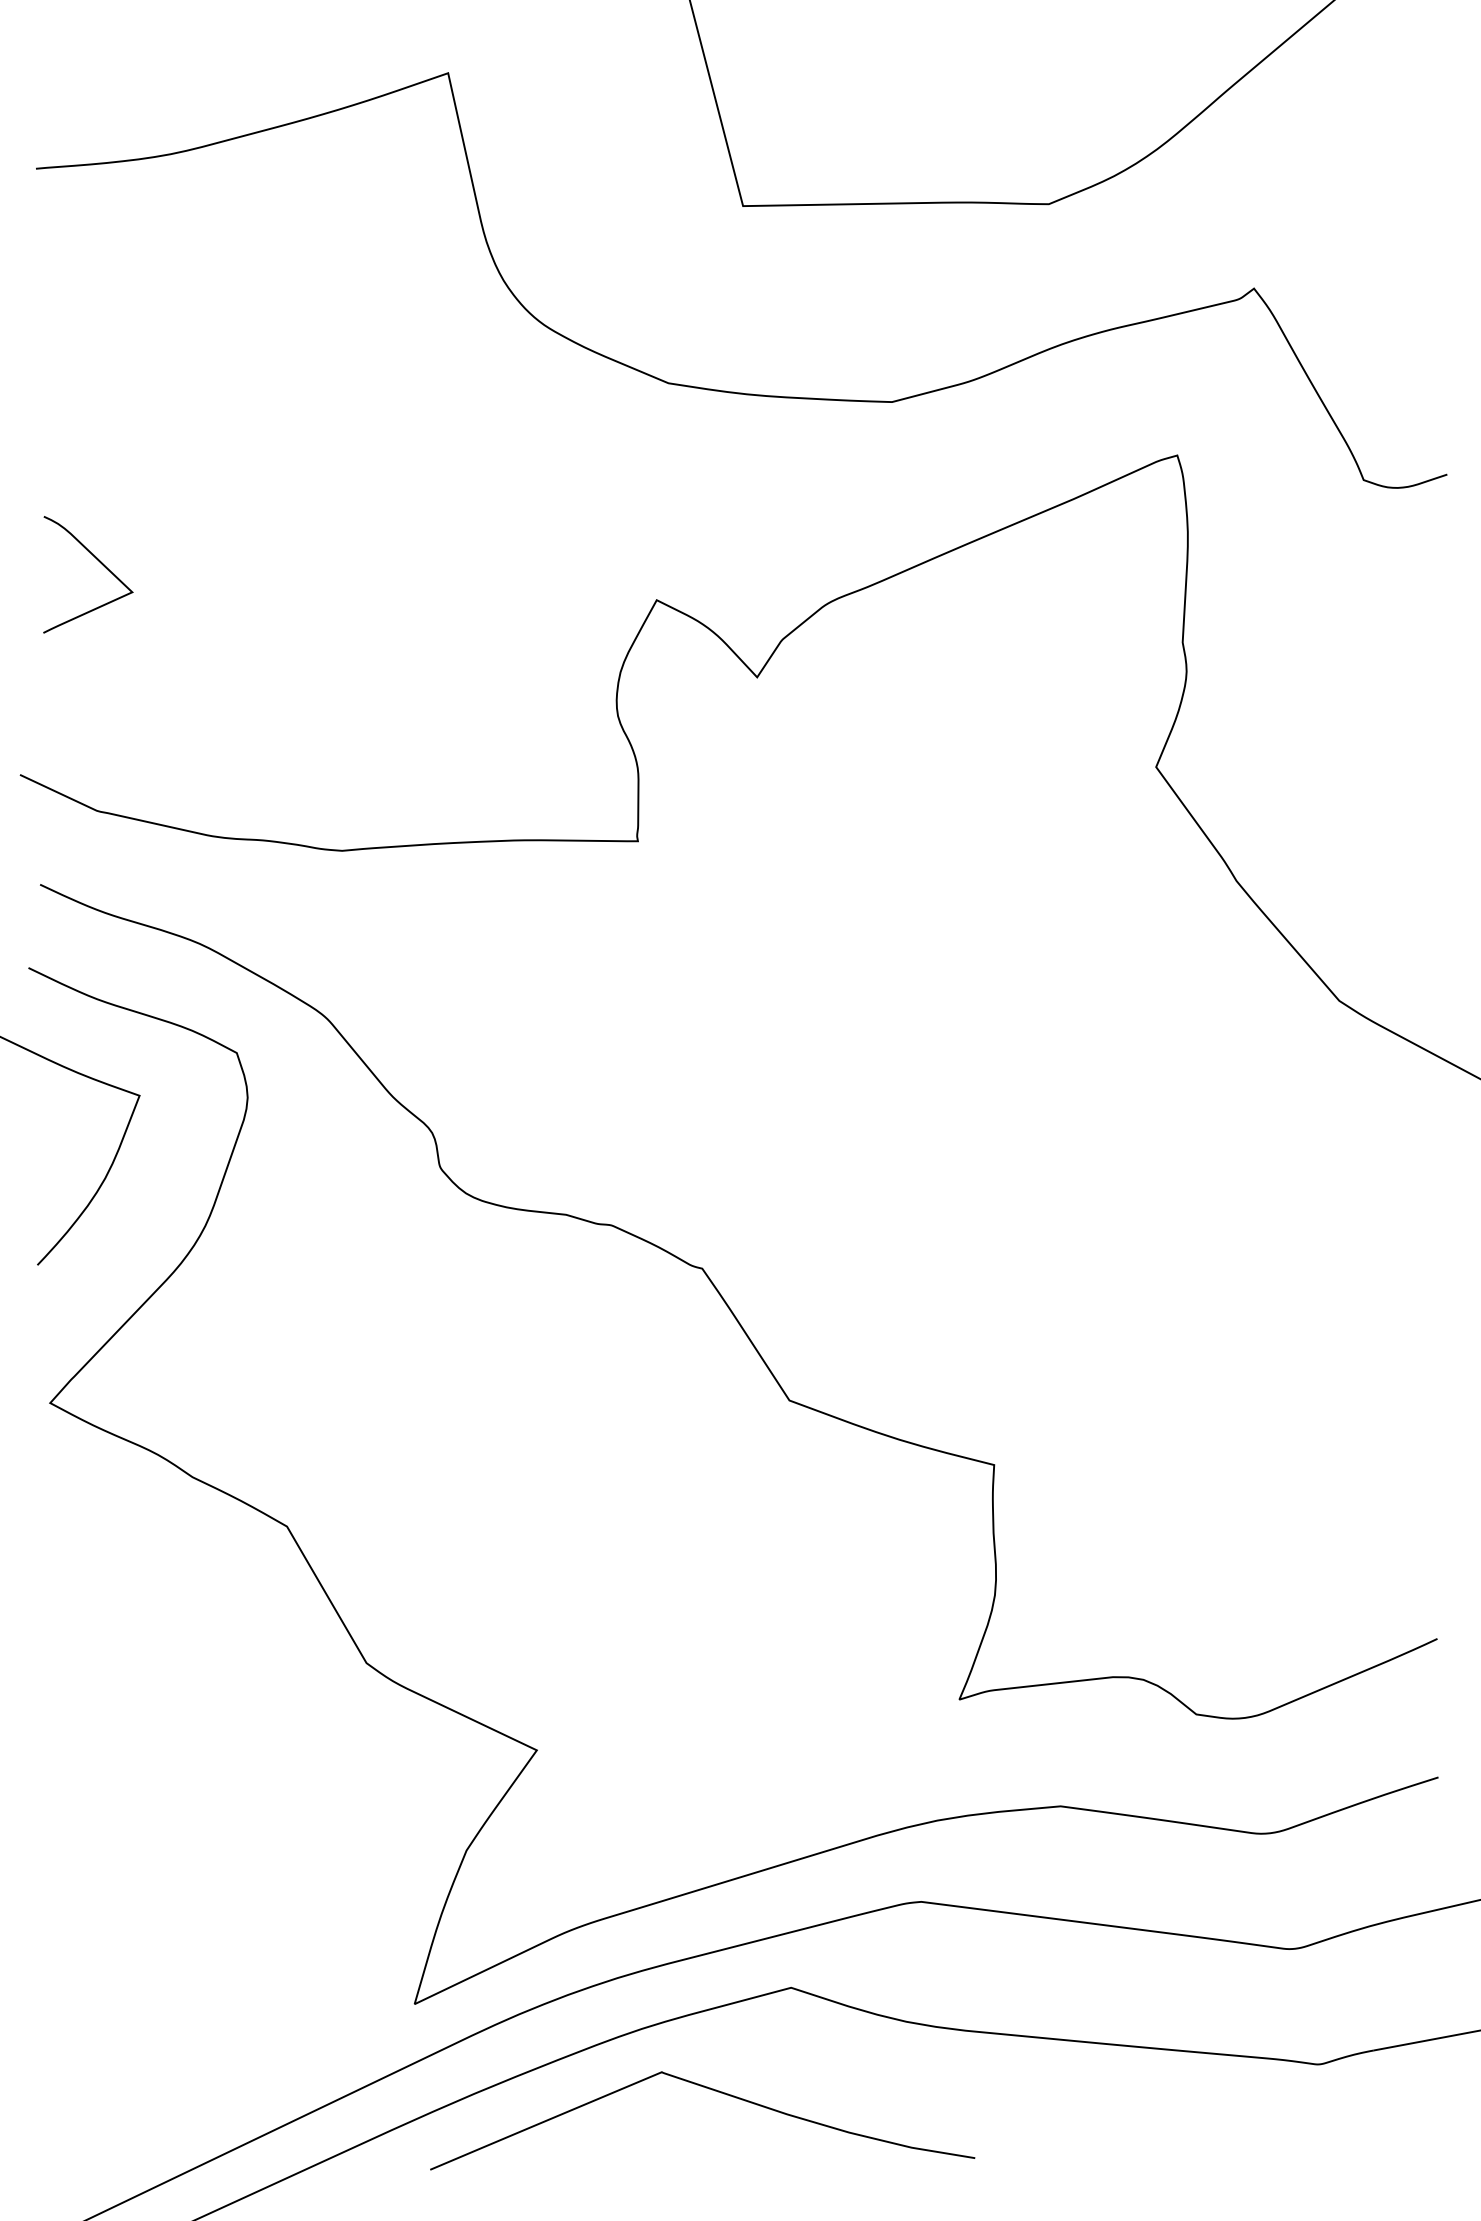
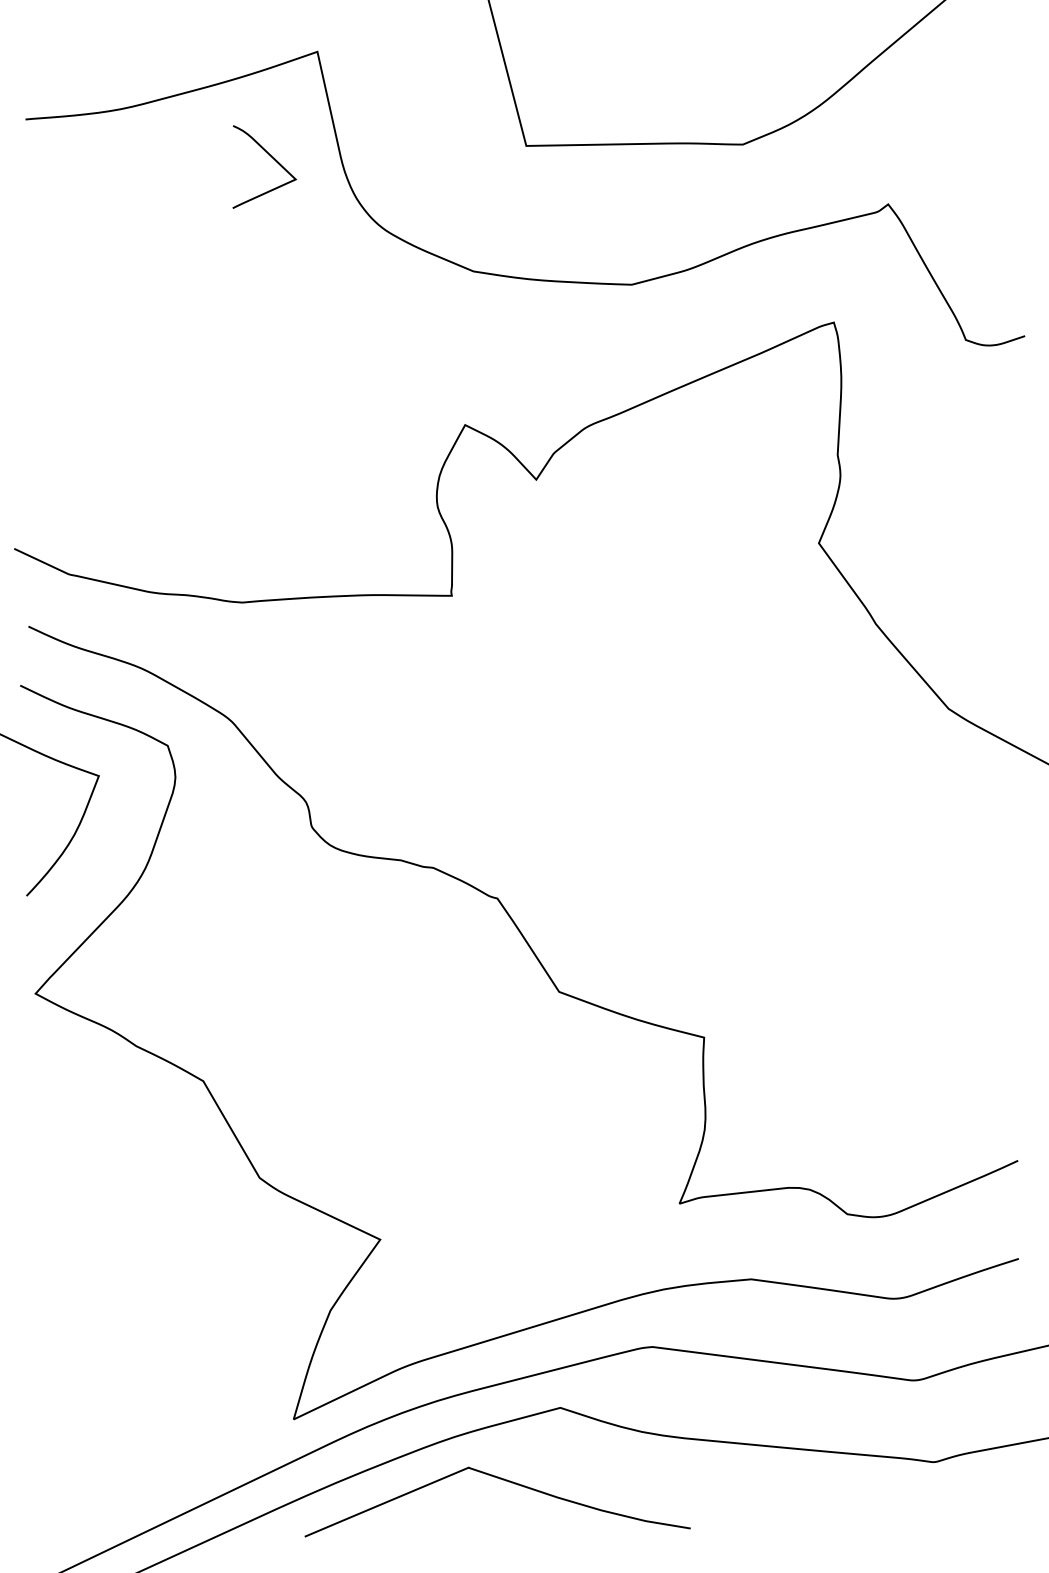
curve: (99, 562) -> (272, 158), moved

